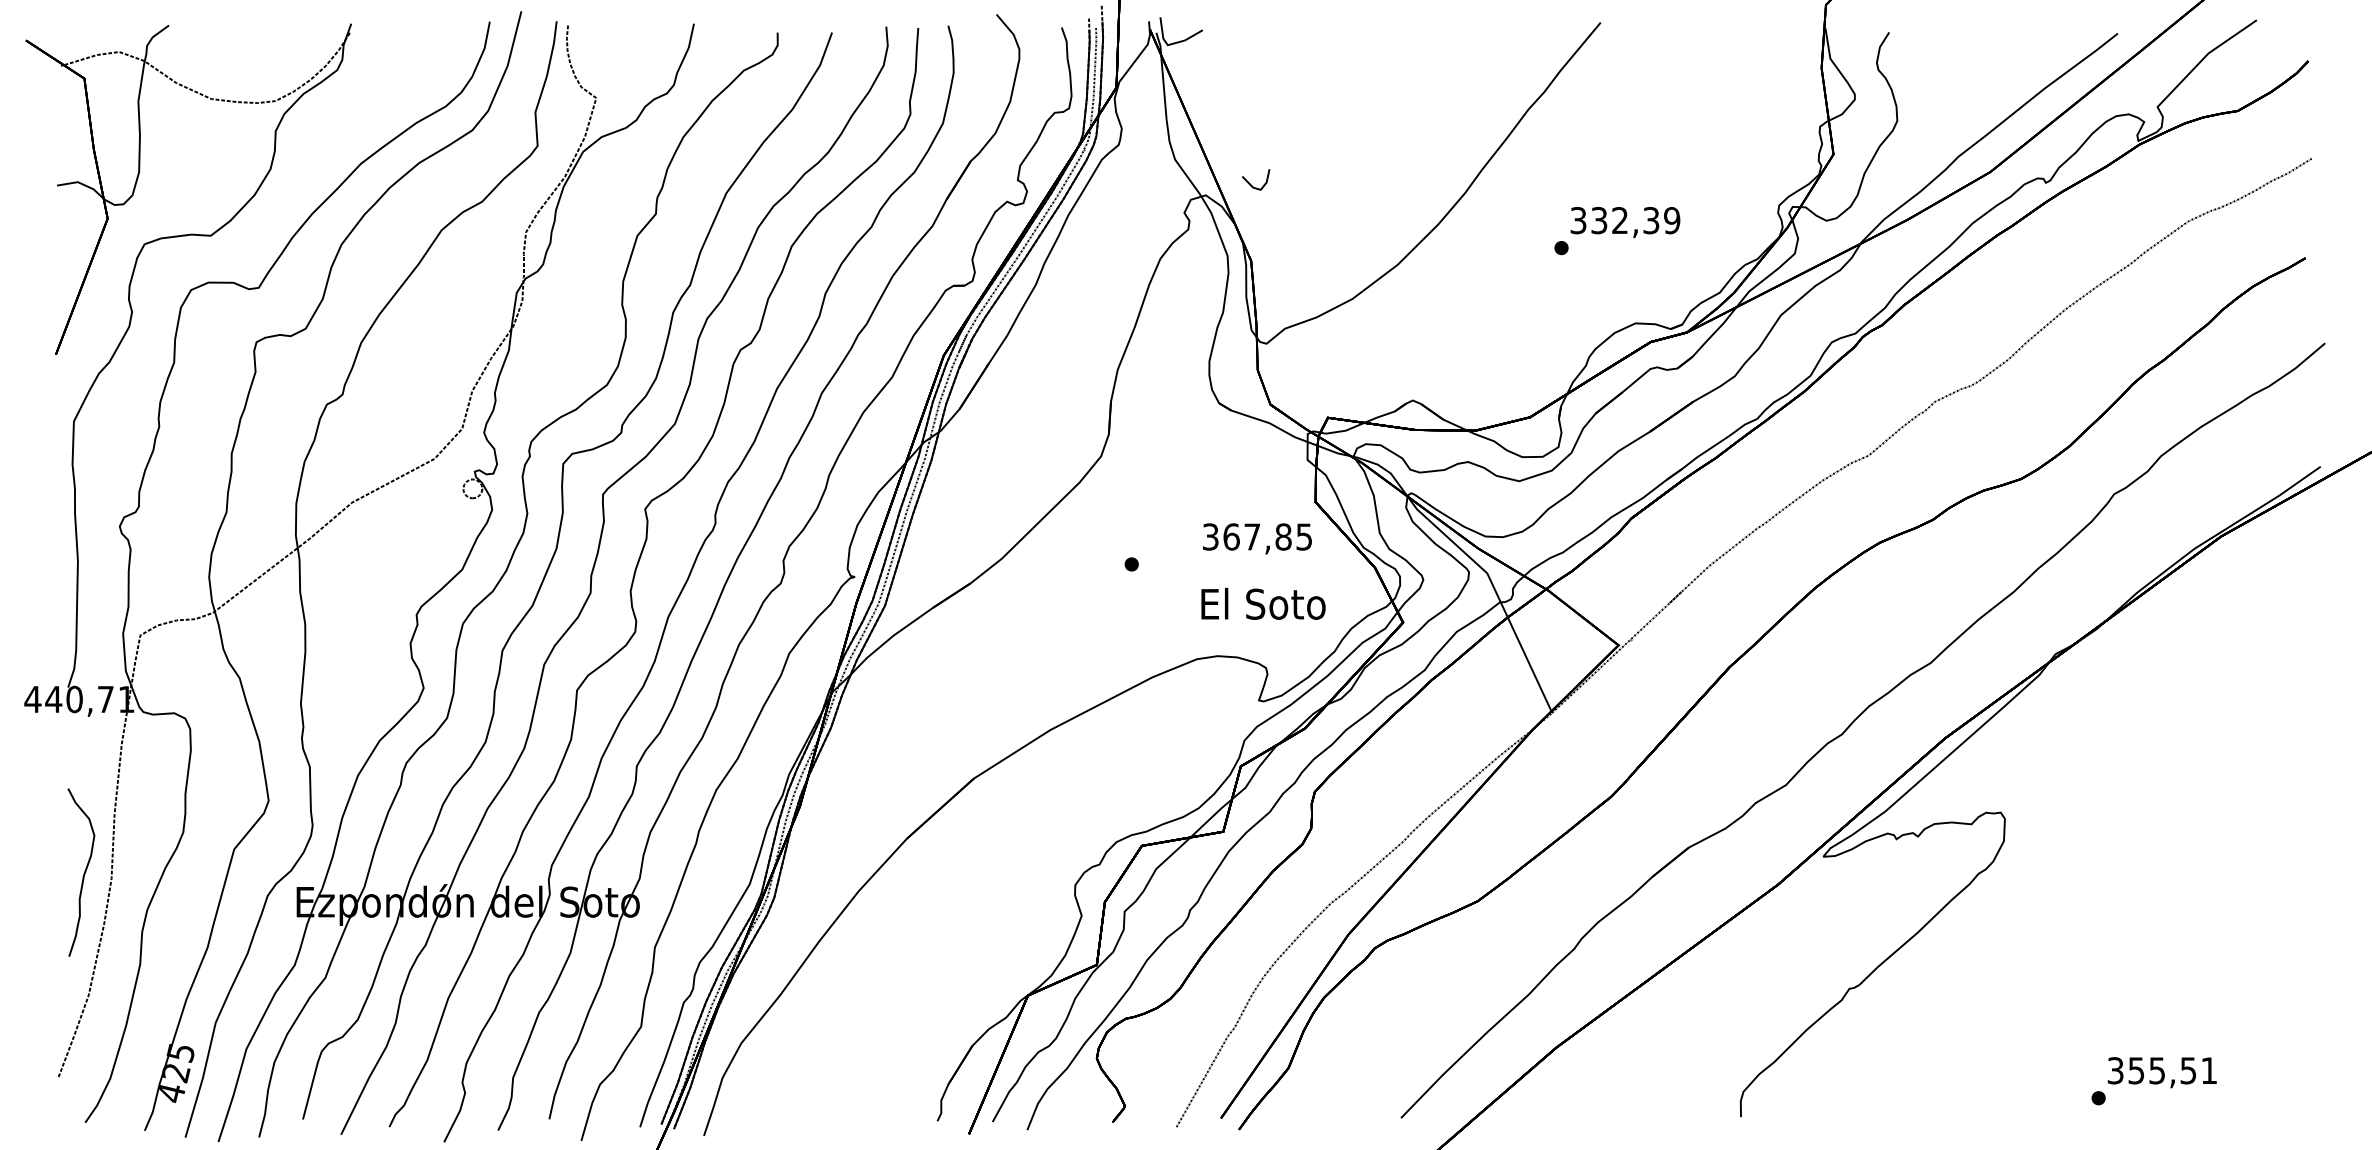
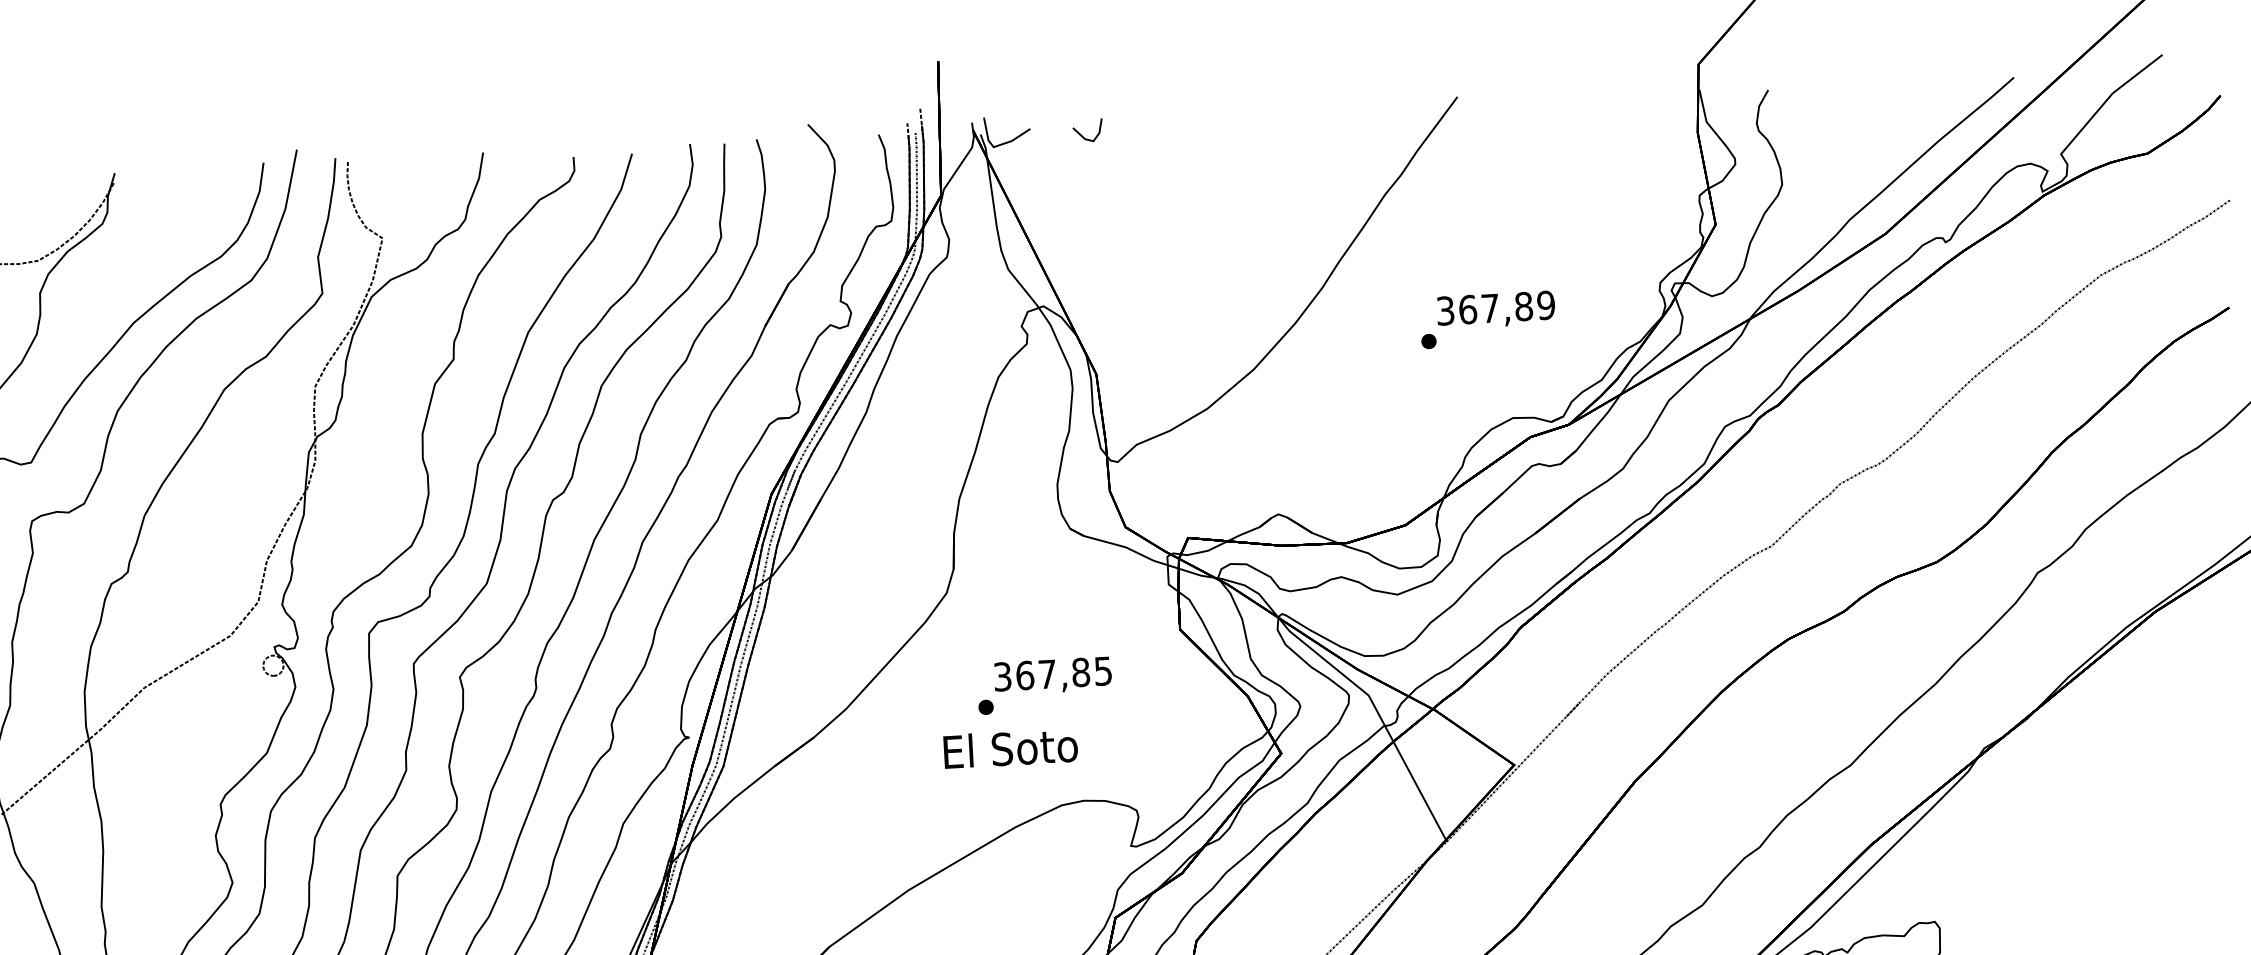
line: (1251, 184) -> (1083, 135), moved
text: (1625, 220) -> (1496, 308), 332,39 -> 367,89
text: (1257, 538) -> (1053, 675), moved
text: (1263, 603) -> (1010, 748), moved

